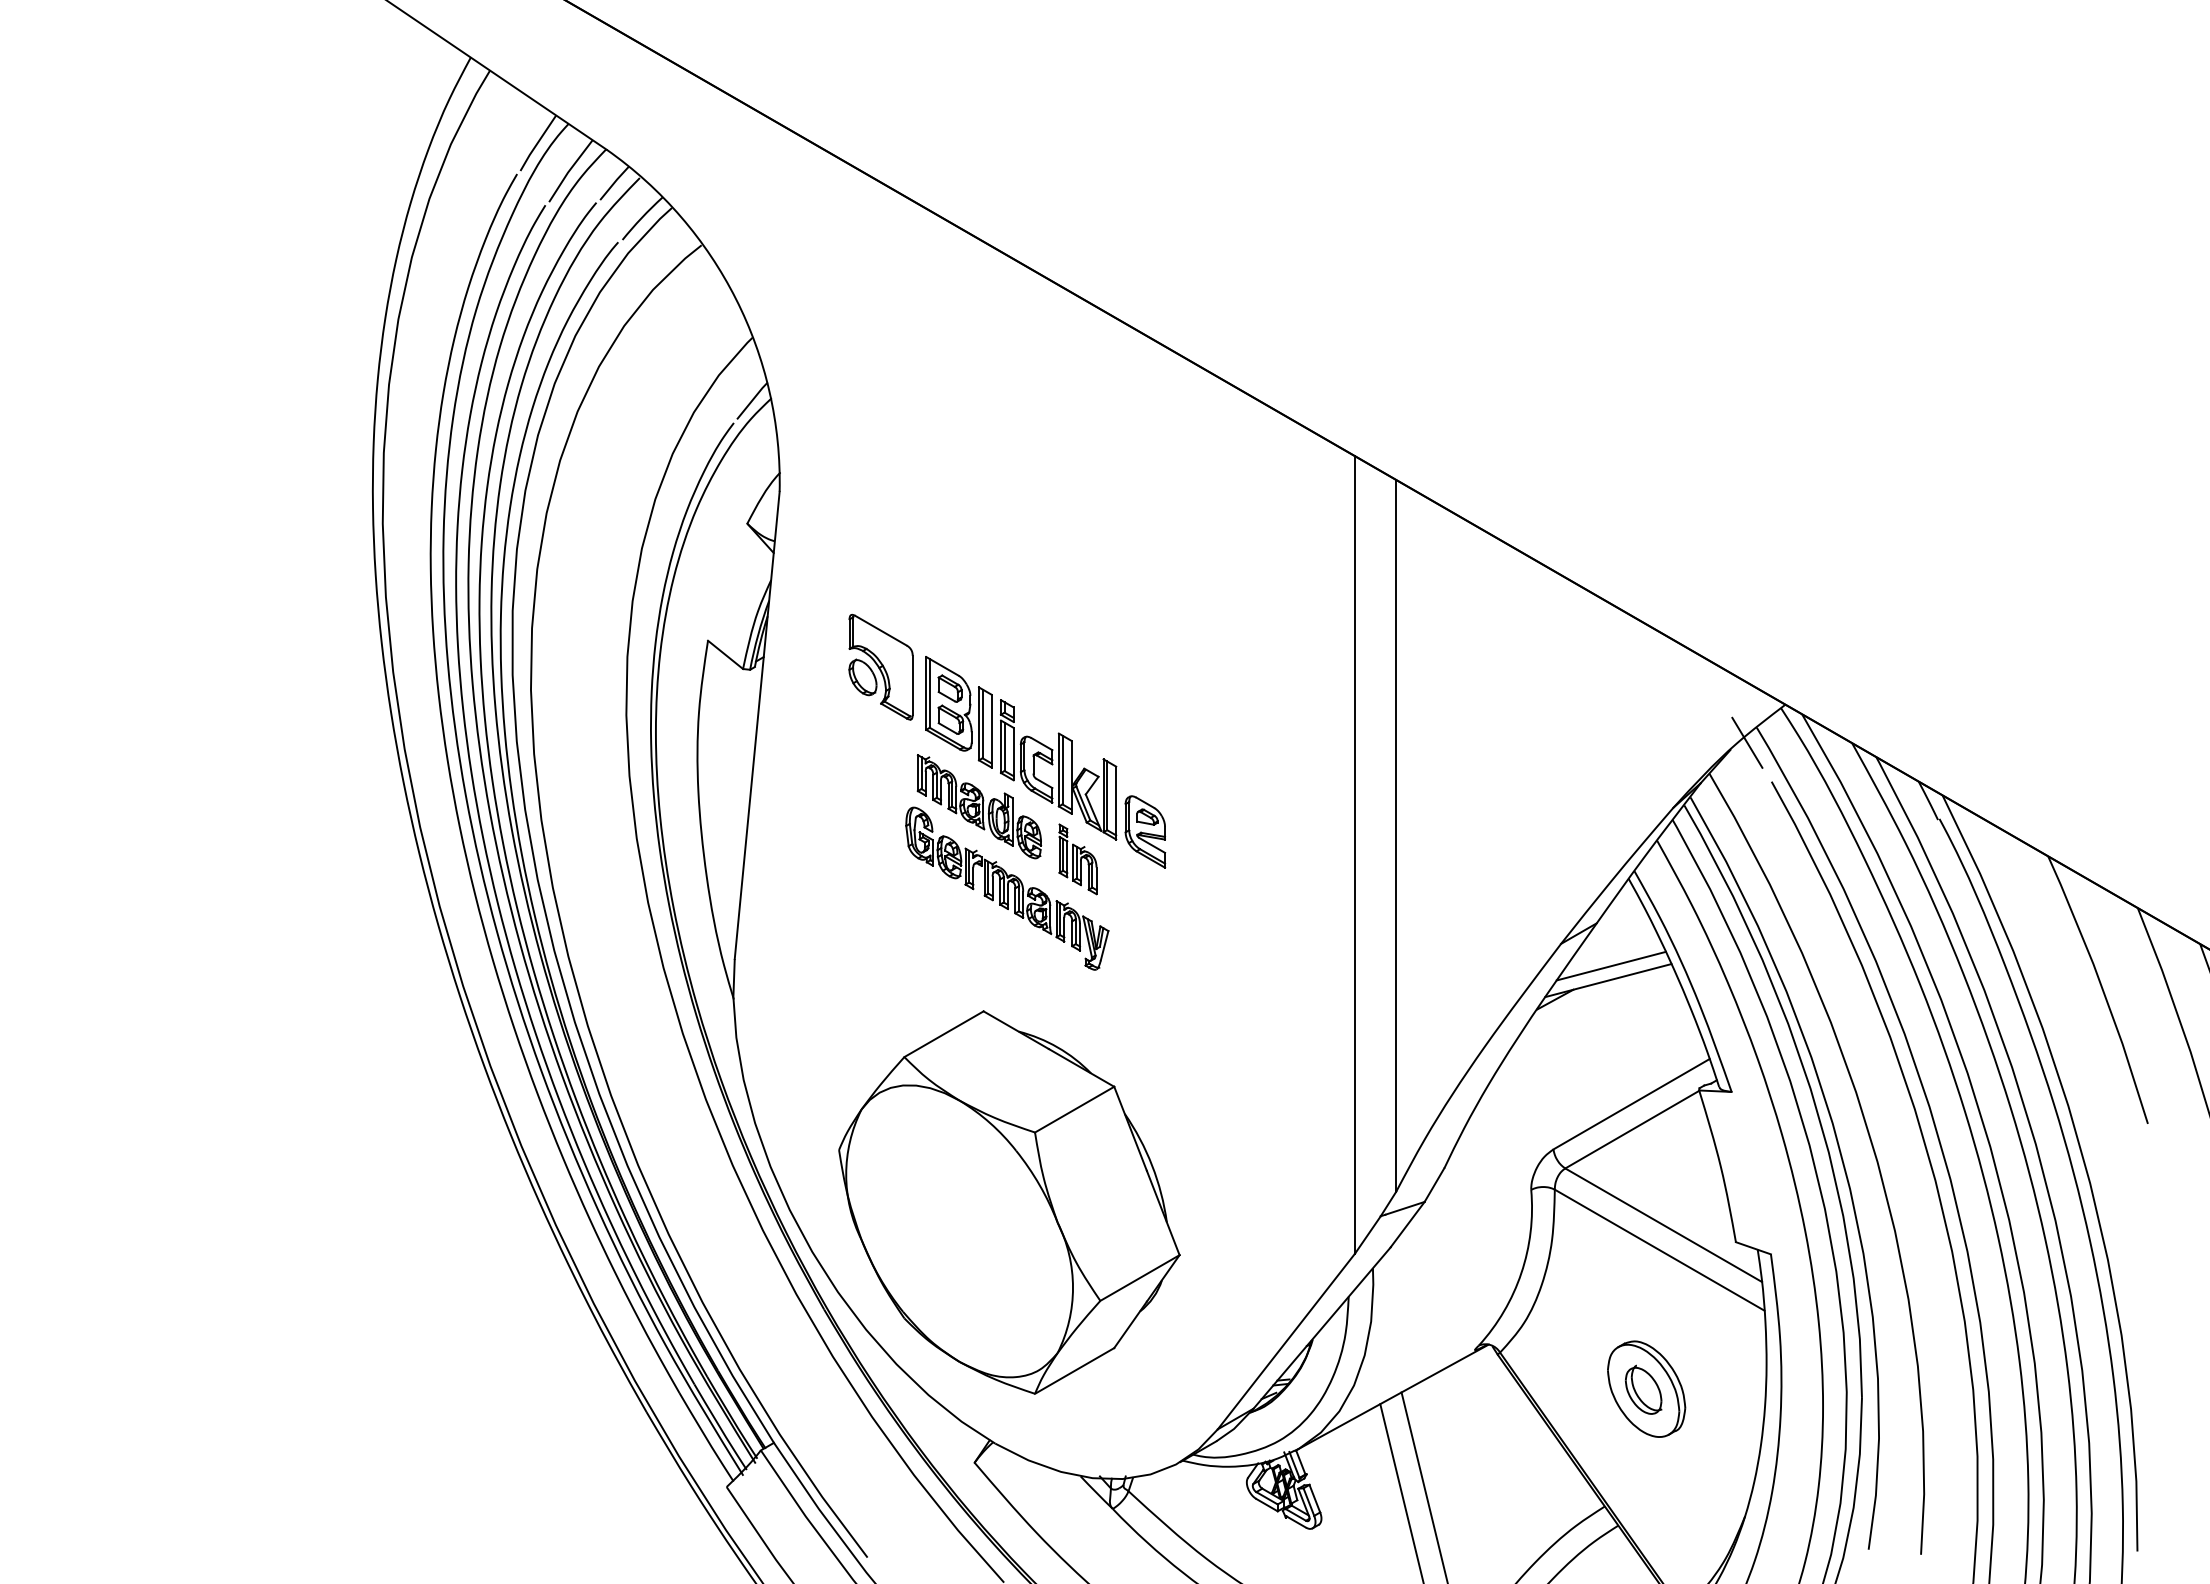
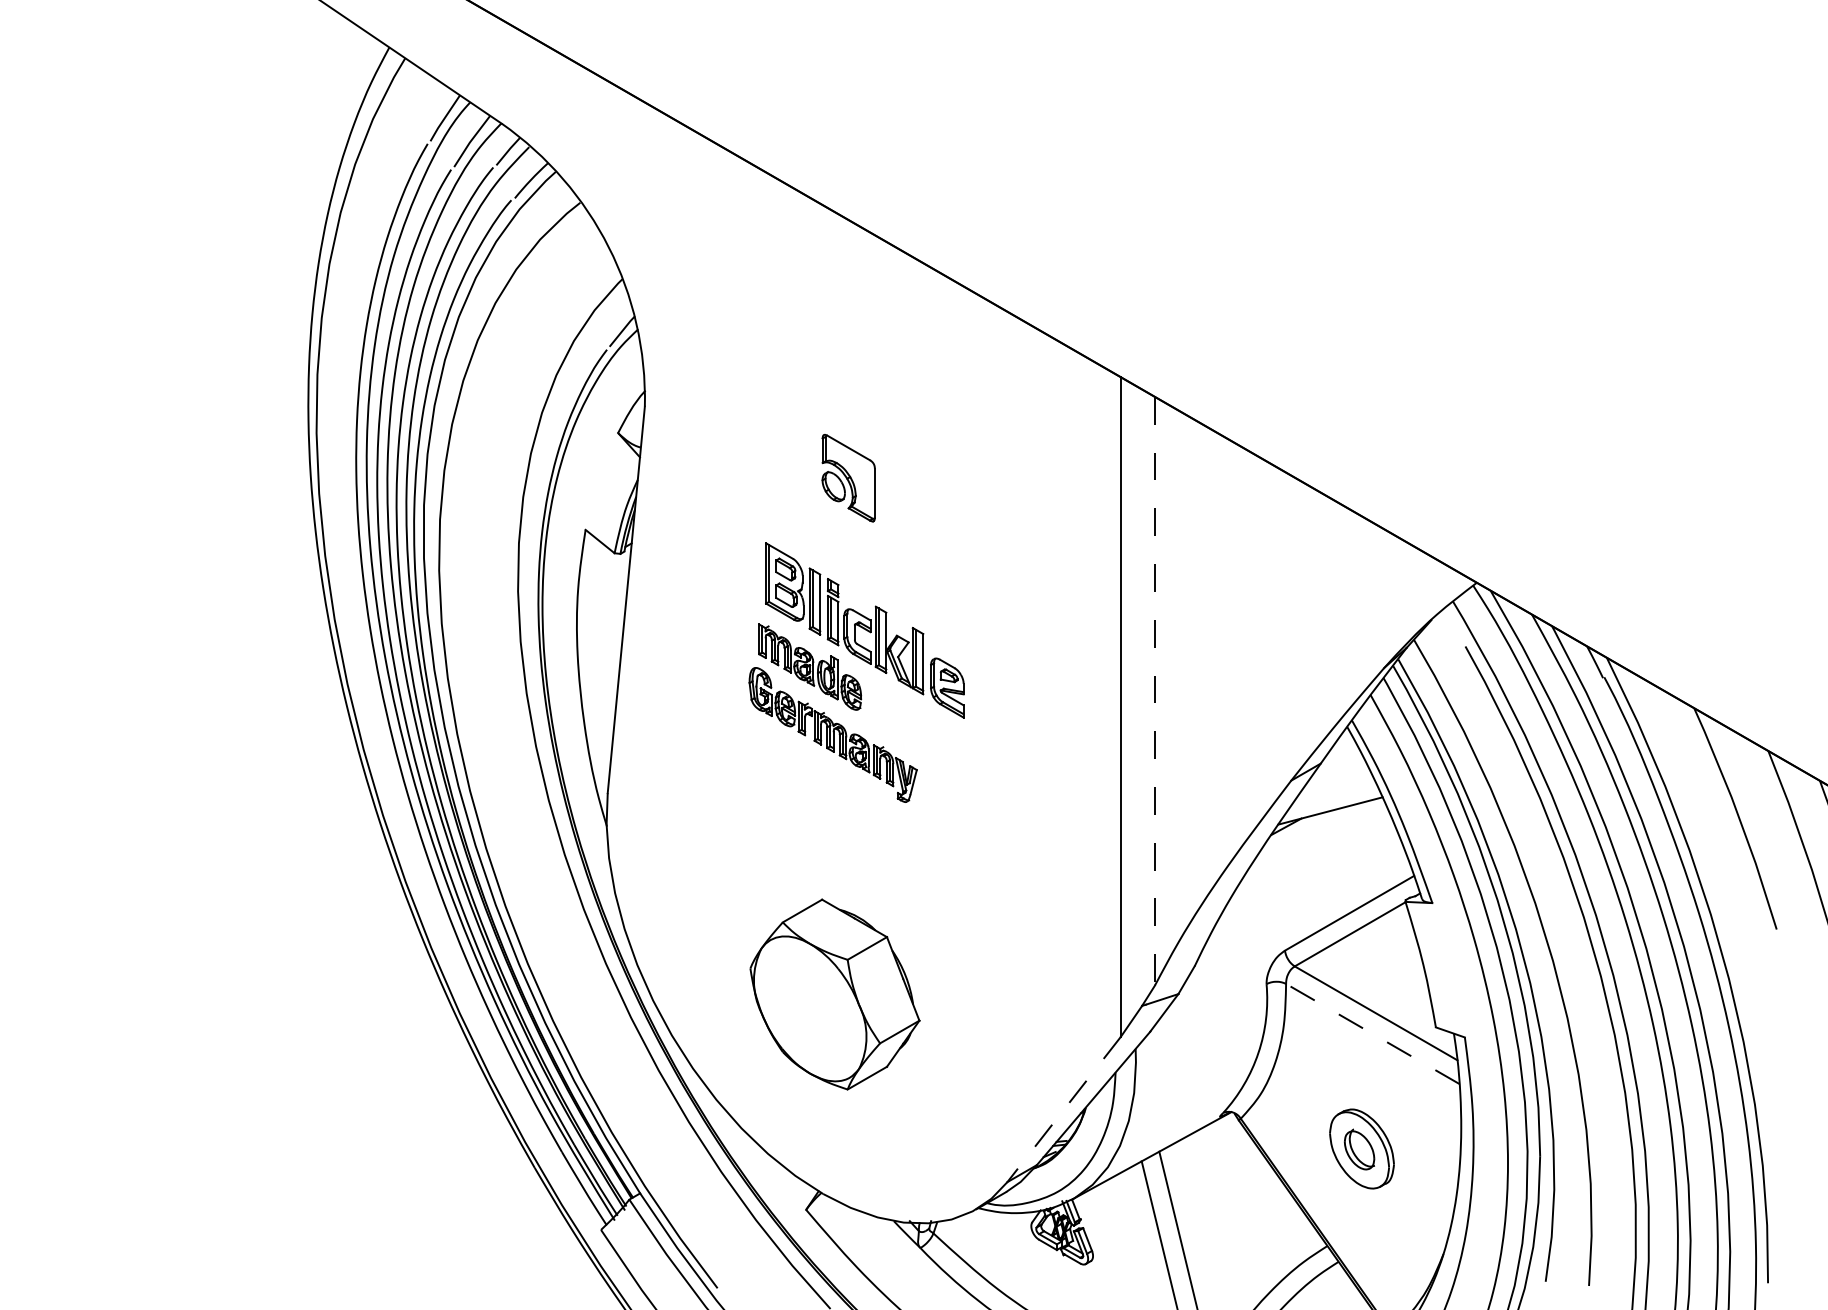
part: (880, 667) -> (848, 478), moved
line: (1747, 742) -> (1445, 614), removed
line: (1396, 835) -> (1155, 690), solid -> dashed
part: (1077, 859) -> (891, 710), removed
line: (1610, 965) -> (1332, 798), removed
part: (1009, 1202) -> (835, 994), size x0.6
line: (1659, 1249) -> (1372, 1033), solid -> dashed
line: (1286, 1341) -> (1064, 1109), solid -> dashed

